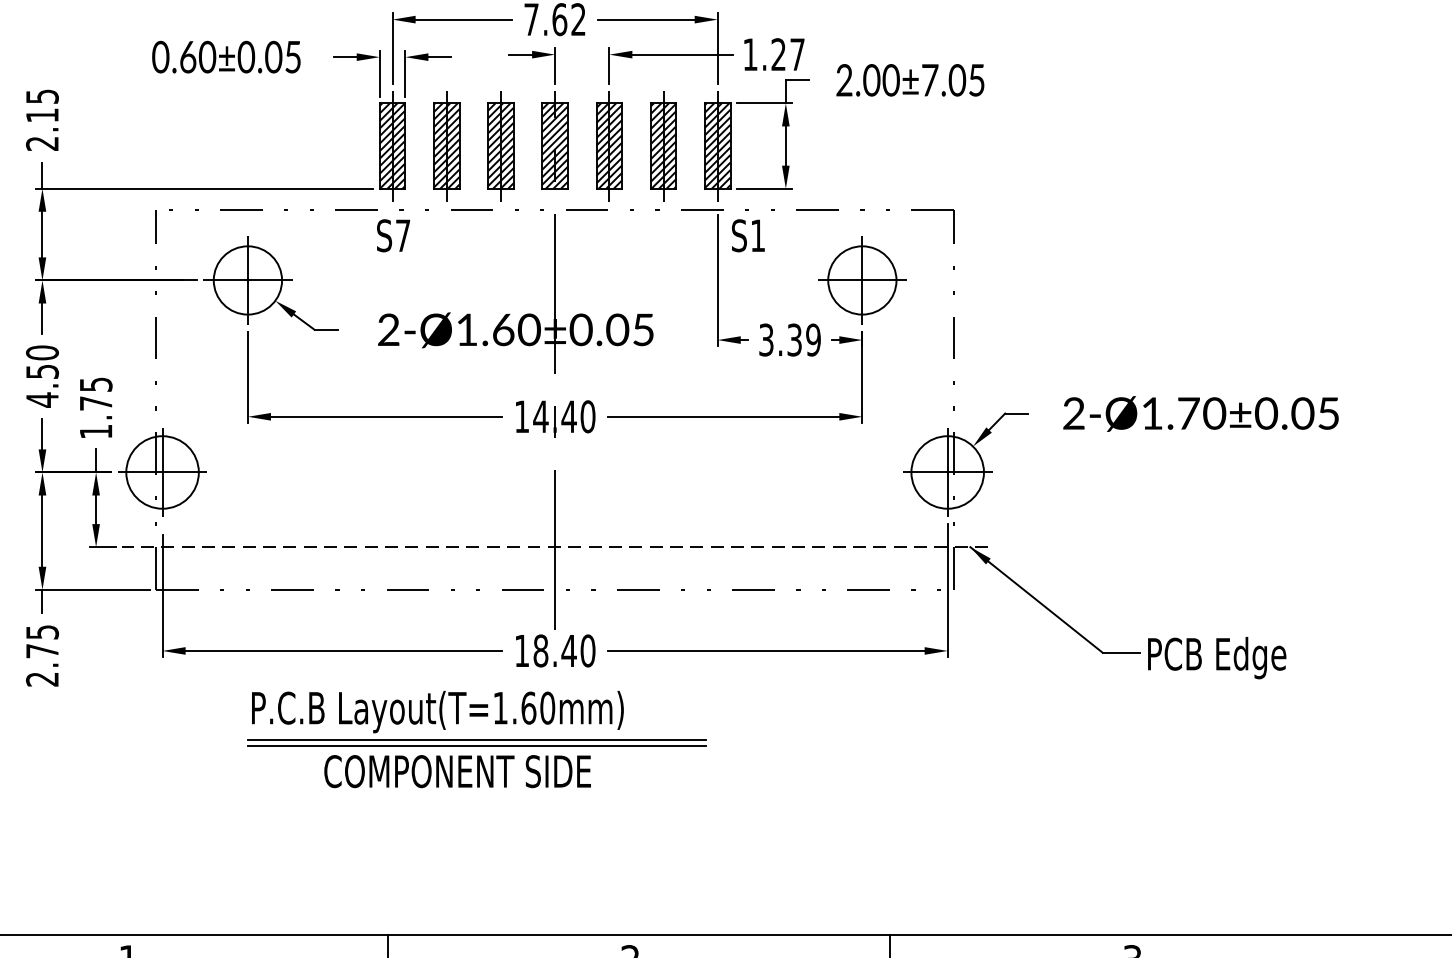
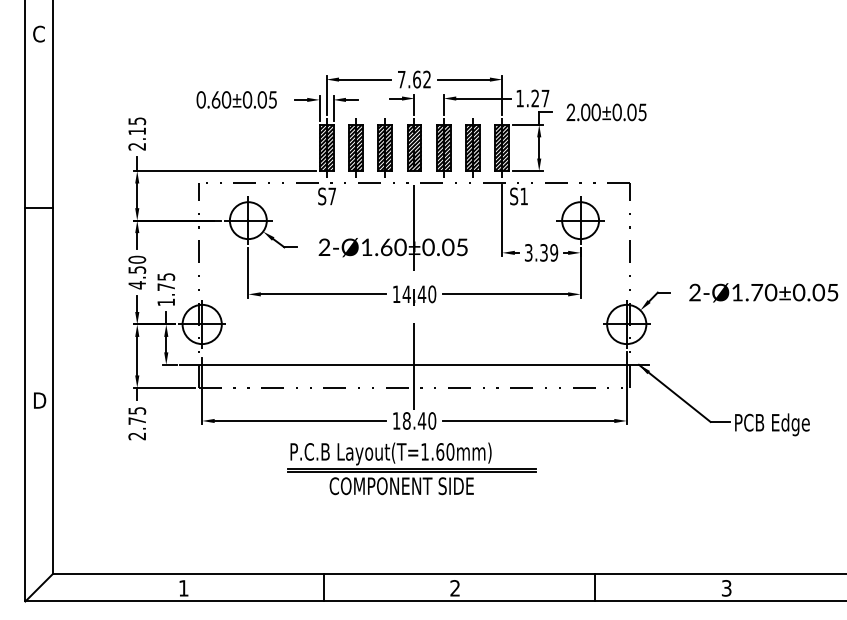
text: (928, 80) -> (616, 112), 2.00±7.05 -> 2.00±0.05
line: (553, 546) -> (413, 364), dashed -> solid
part: (475, 738) -> (411, 468), moved

